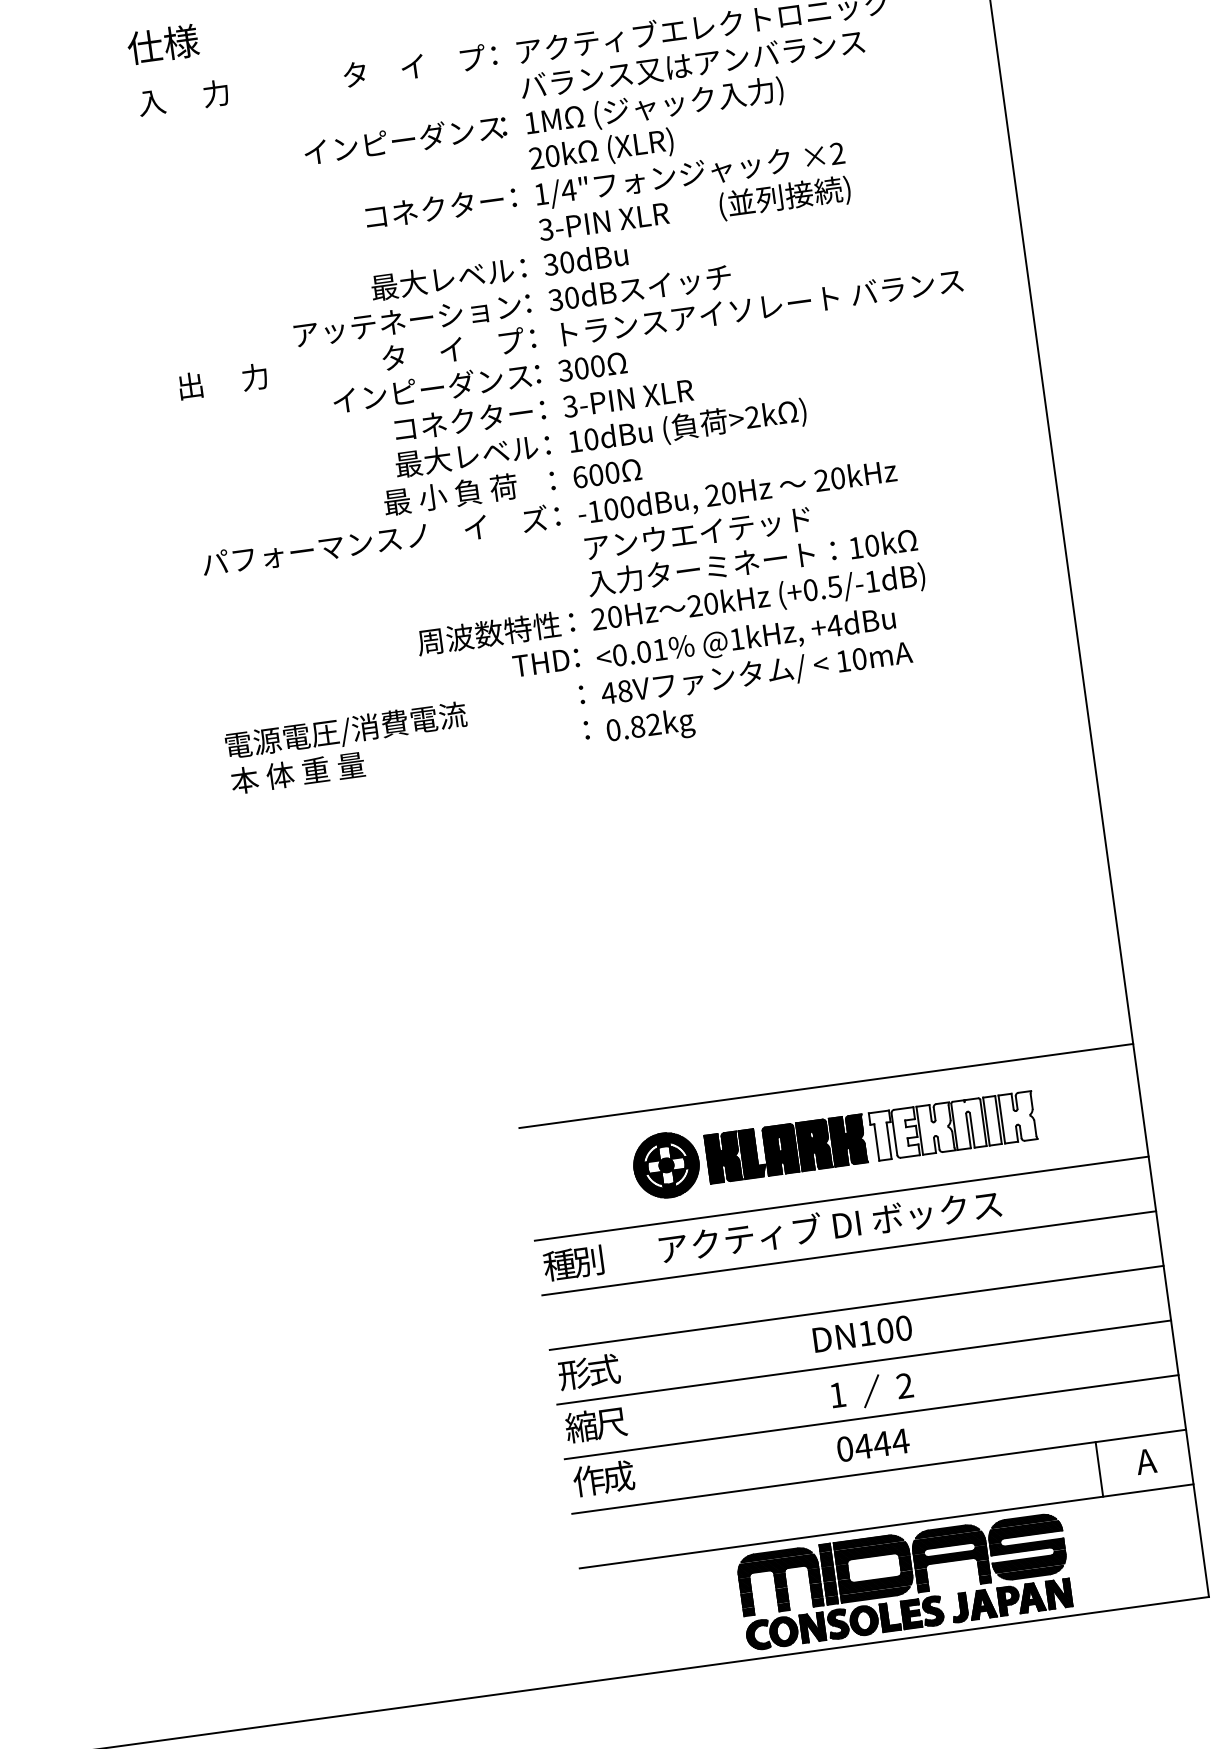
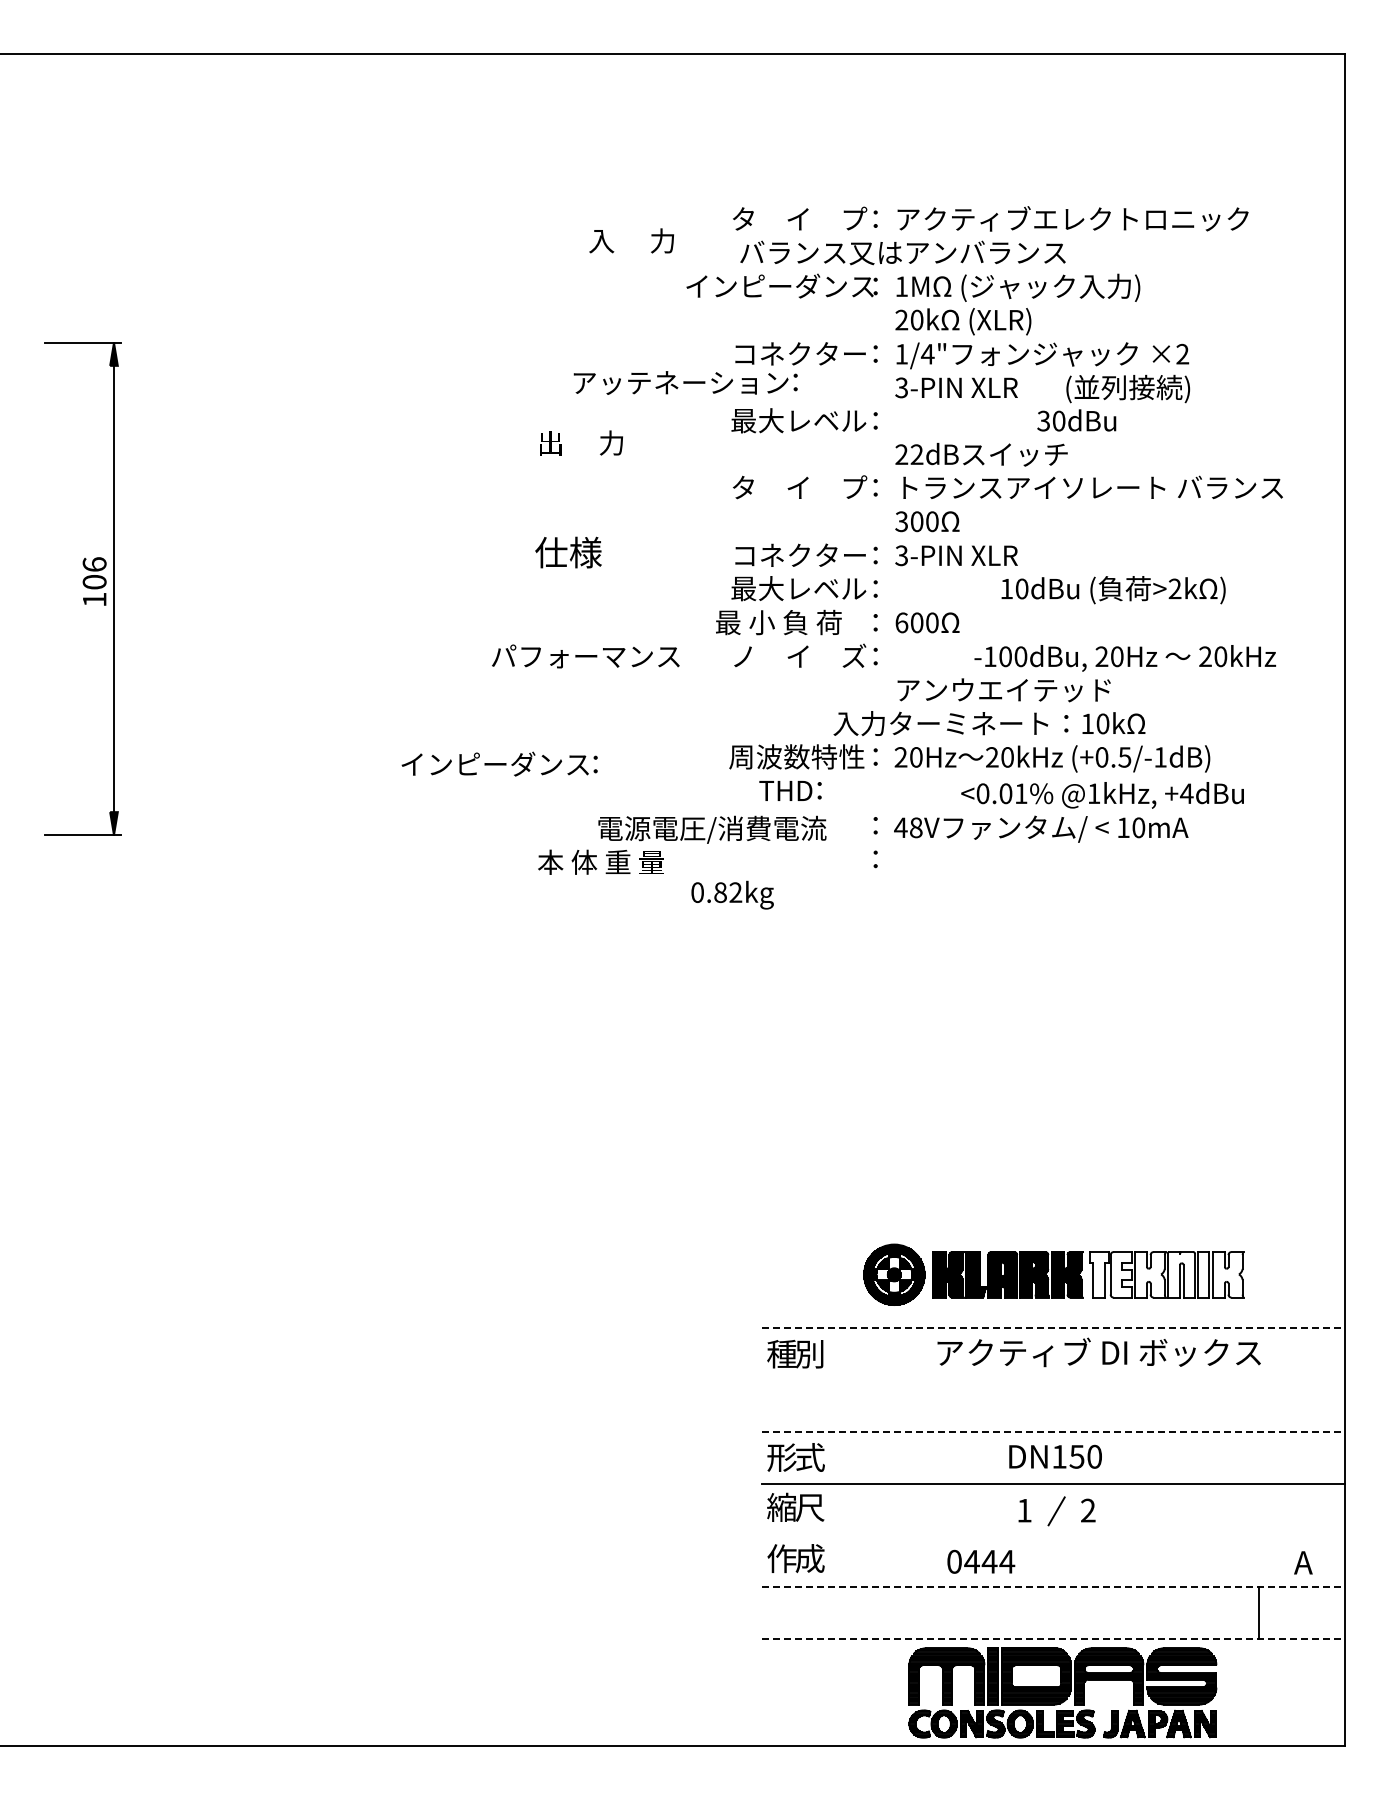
text: (163, 44) -> (568, 552), moved
text: (691, 64) -> (902, 252), moved
text: (183, 97) -> (631, 240), moved
text: (585, 259) -> (1076, 420), moved
text: (564, 298) -> (909, 454), 30dB -> 22dB
text: (412, 319) -> (685, 382), moved
text: (223, 380) -> (581, 442), moved
text: (436, 387) -> (499, 763), moved
text: (687, 427) -> (1113, 590), moved
text: (736, 494) -> (1124, 658), moved
text: (301, 551) -> (585, 656), moved
text: (752, 561) -> (989, 723), moved
text: (746, 639) -> (1102, 795), moved
text: (546, 661) -> (790, 790), moved
text: (650, 727) -> (732, 894), moved
text: (346, 731) -> (712, 829), moved
line: (826, 1086) -> (1053, 1221), removed
line: (841, 1199) -> (1053, 1328), solid -> dashed
text: (829, 1226) -> (1098, 1352), moved
line: (849, 1252) -> (1053, 1379), removed
line: (856, 1307) -> (1053, 1431), solid -> dashed
text: (884, 1330) -> (1076, 1456), DN100 -> DN150
line: (871, 1417) -> (1053, 1535), removed
text: (873, 1444) -> (981, 1561), moved
text: (1146, 1461) -> (1303, 1562), moved
line: (879, 1471) -> (1053, 1587), solid -> dashed
line: (886, 1526) -> (1053, 1639), solid -> dashed

